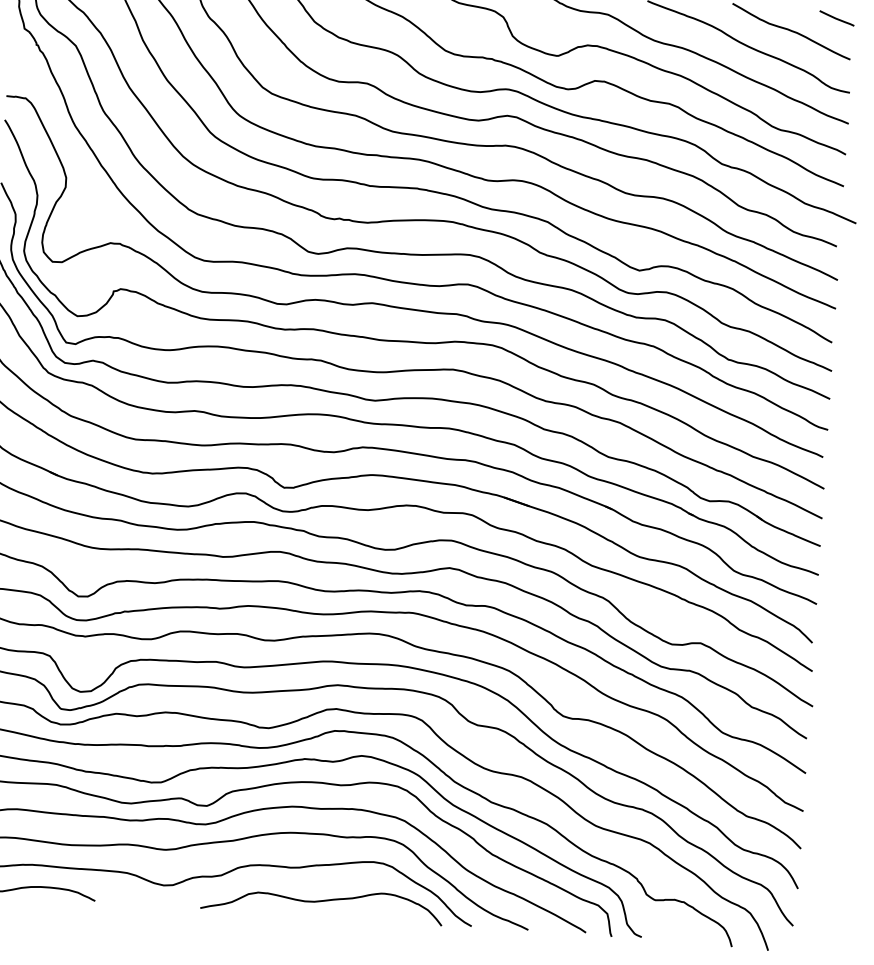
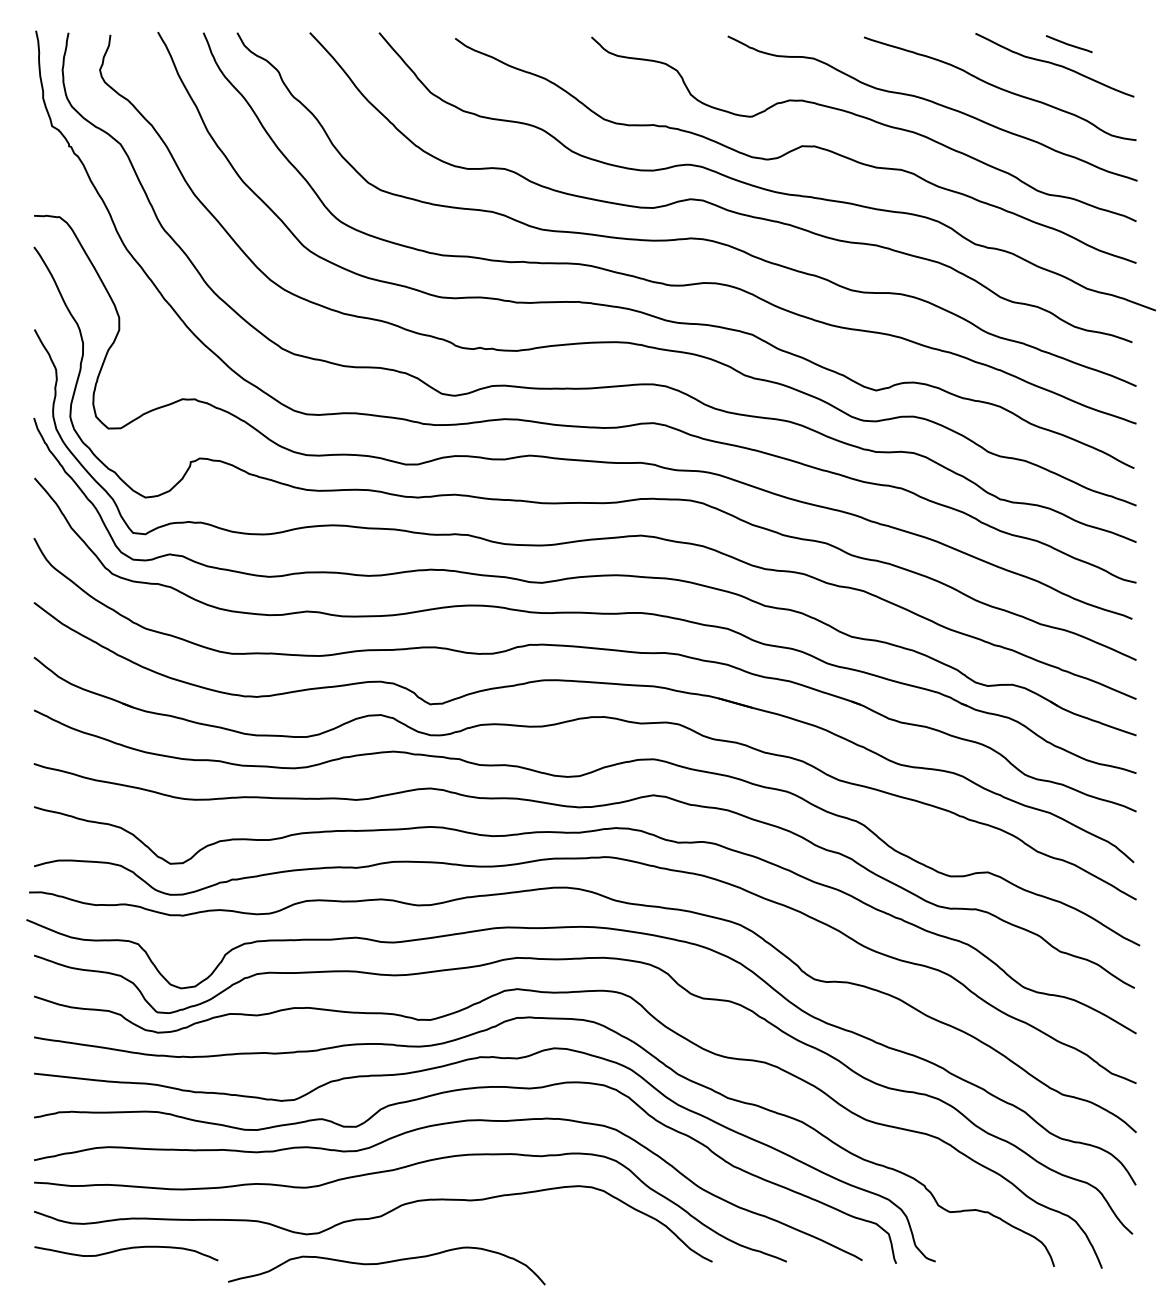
line: (836, 18) -> (1068, 44), moved
curve: (321, 901) -> (386, 1263), moved

